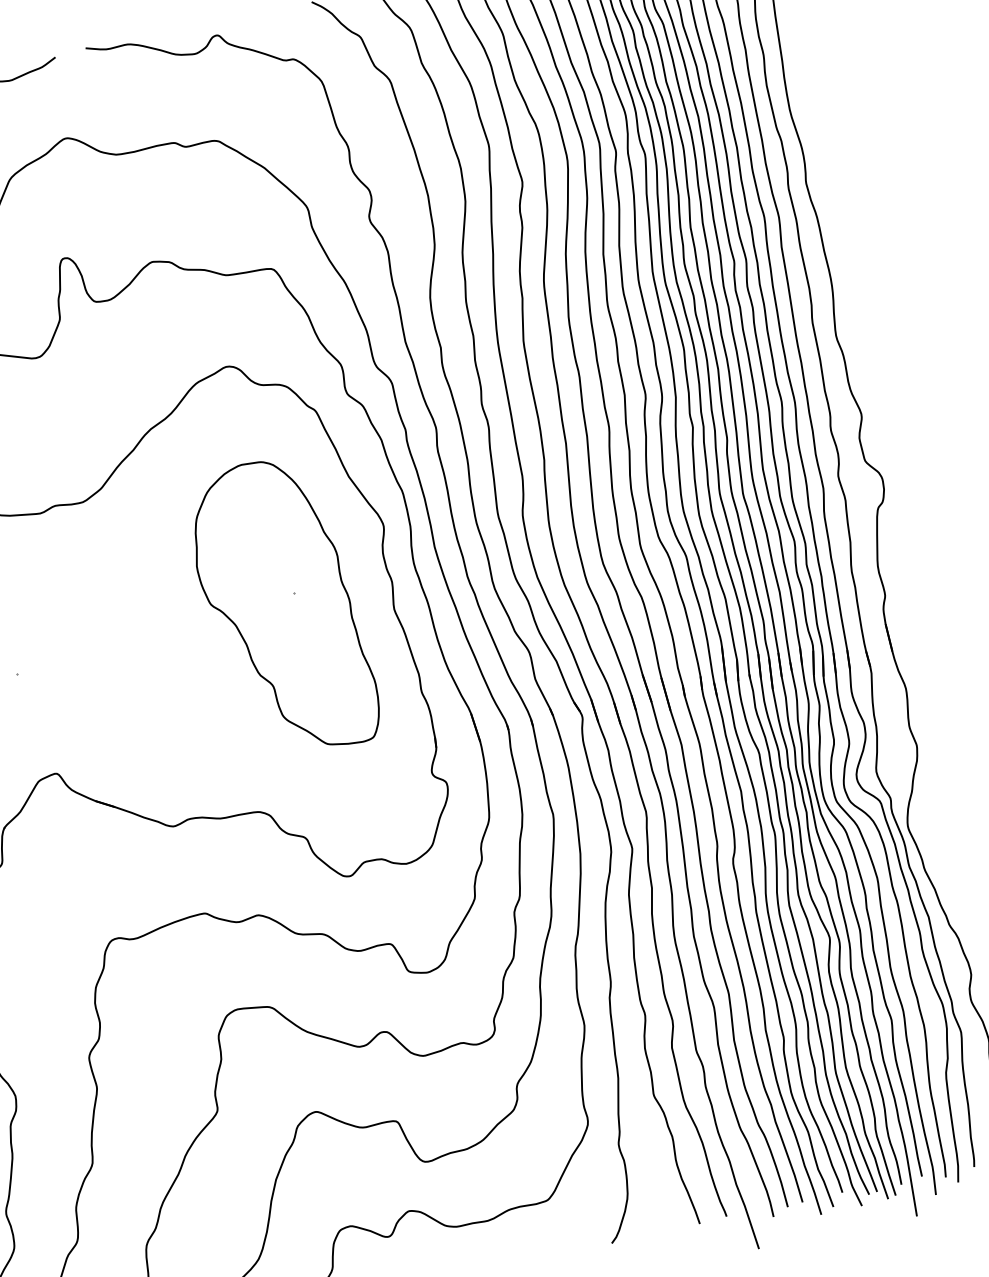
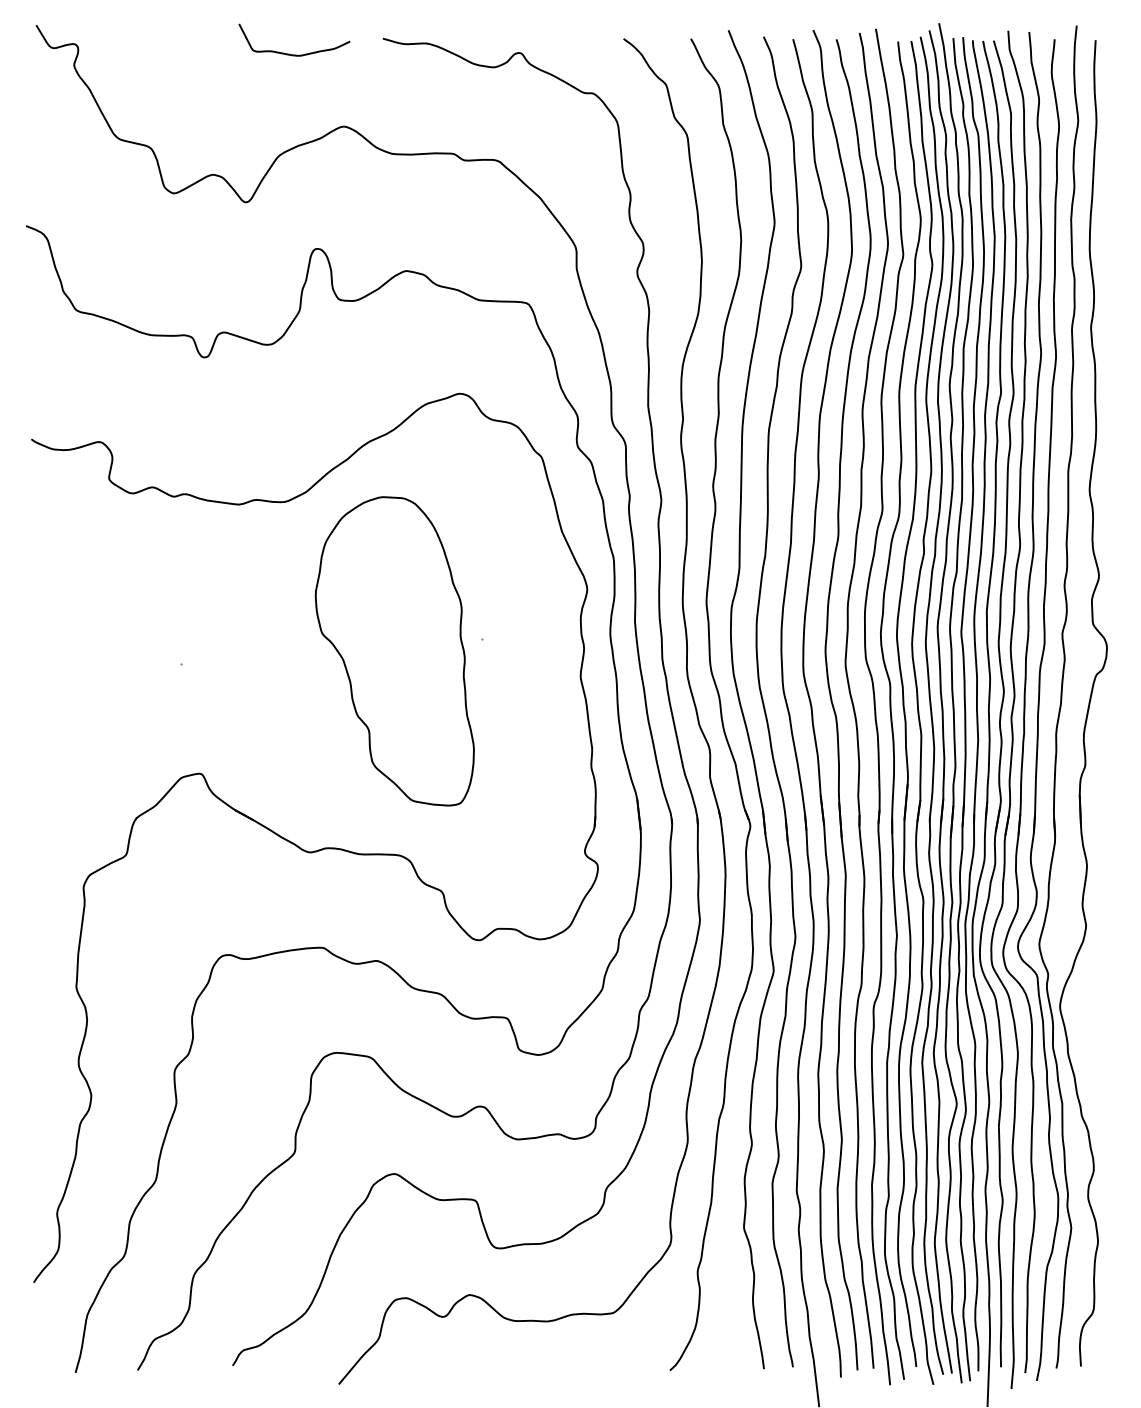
part: (282, 607) -> (394, 651), moved

